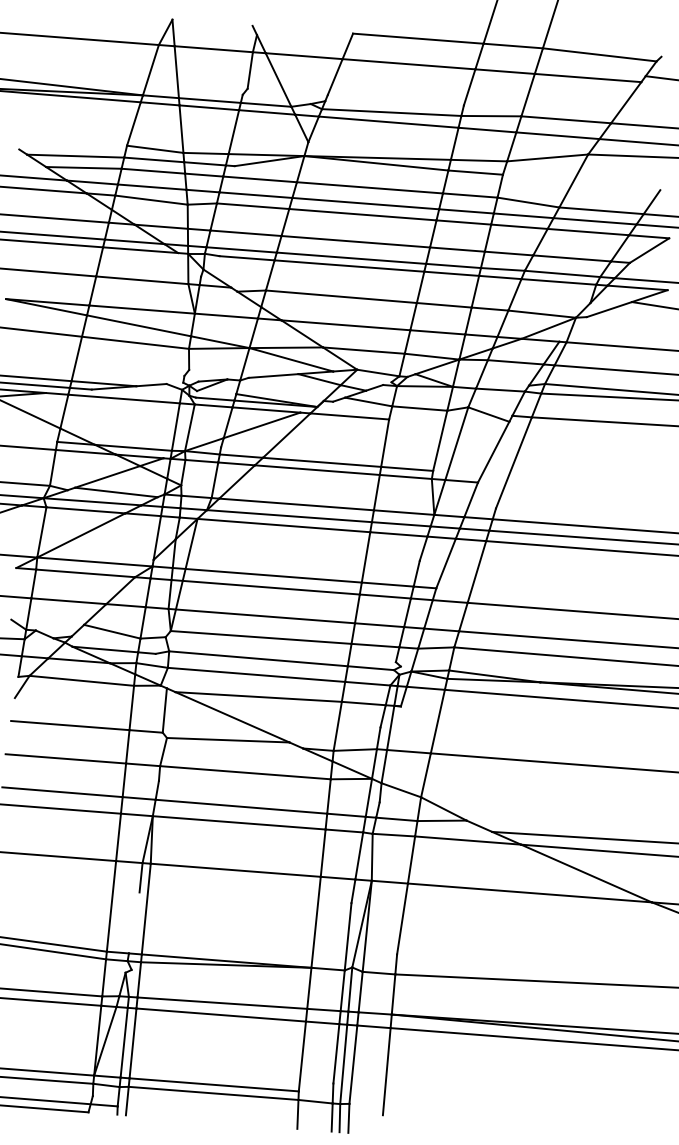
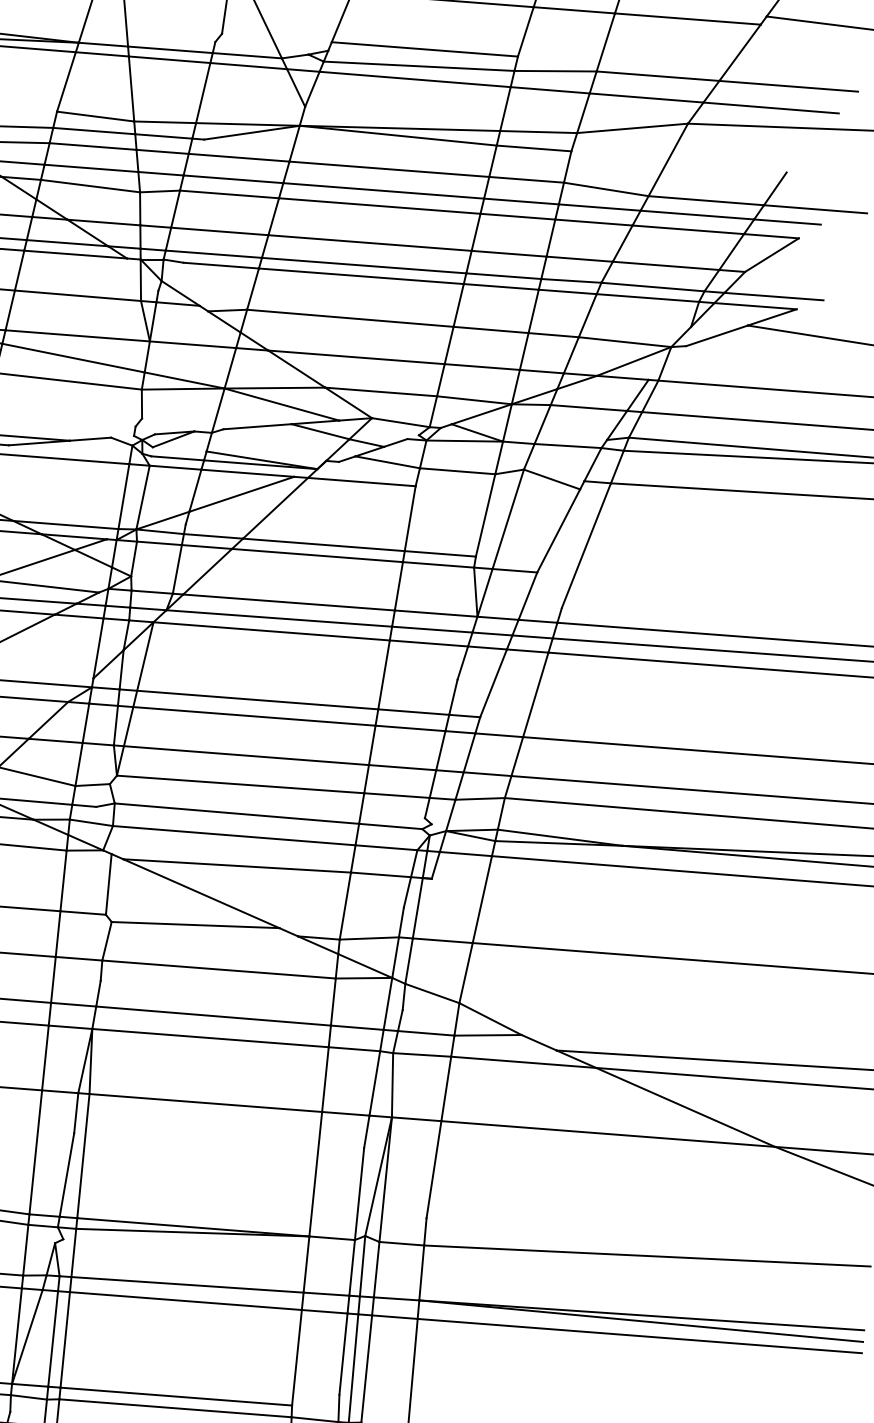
line: (395, 99) -> (424, 48), added
line: (133, 922) -> (65, 1174), added

